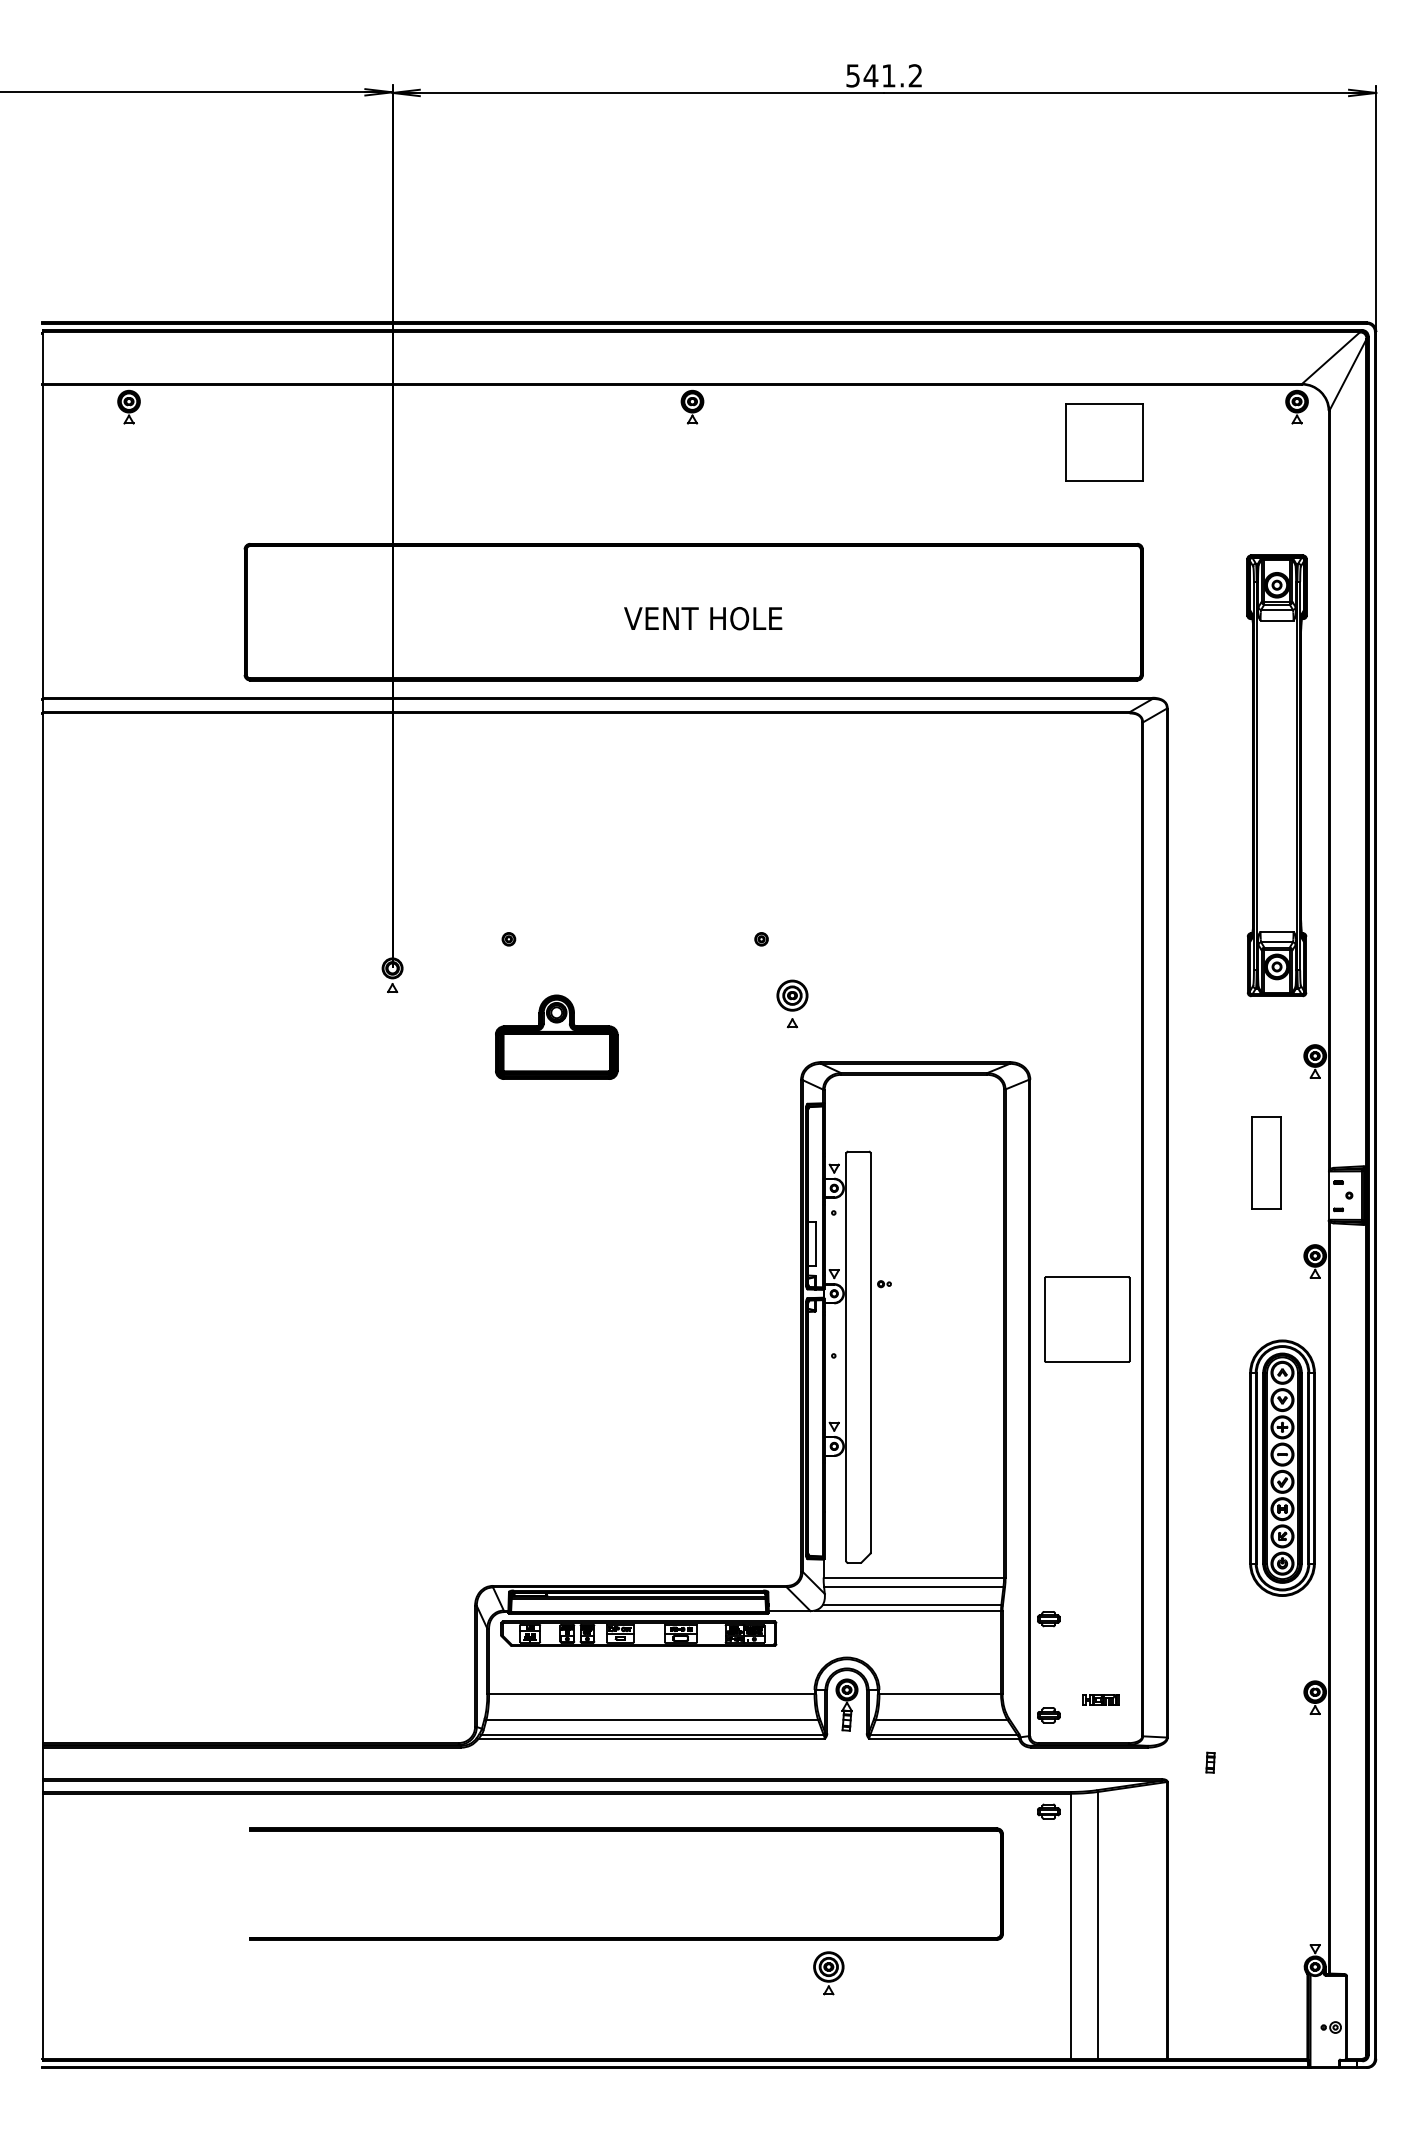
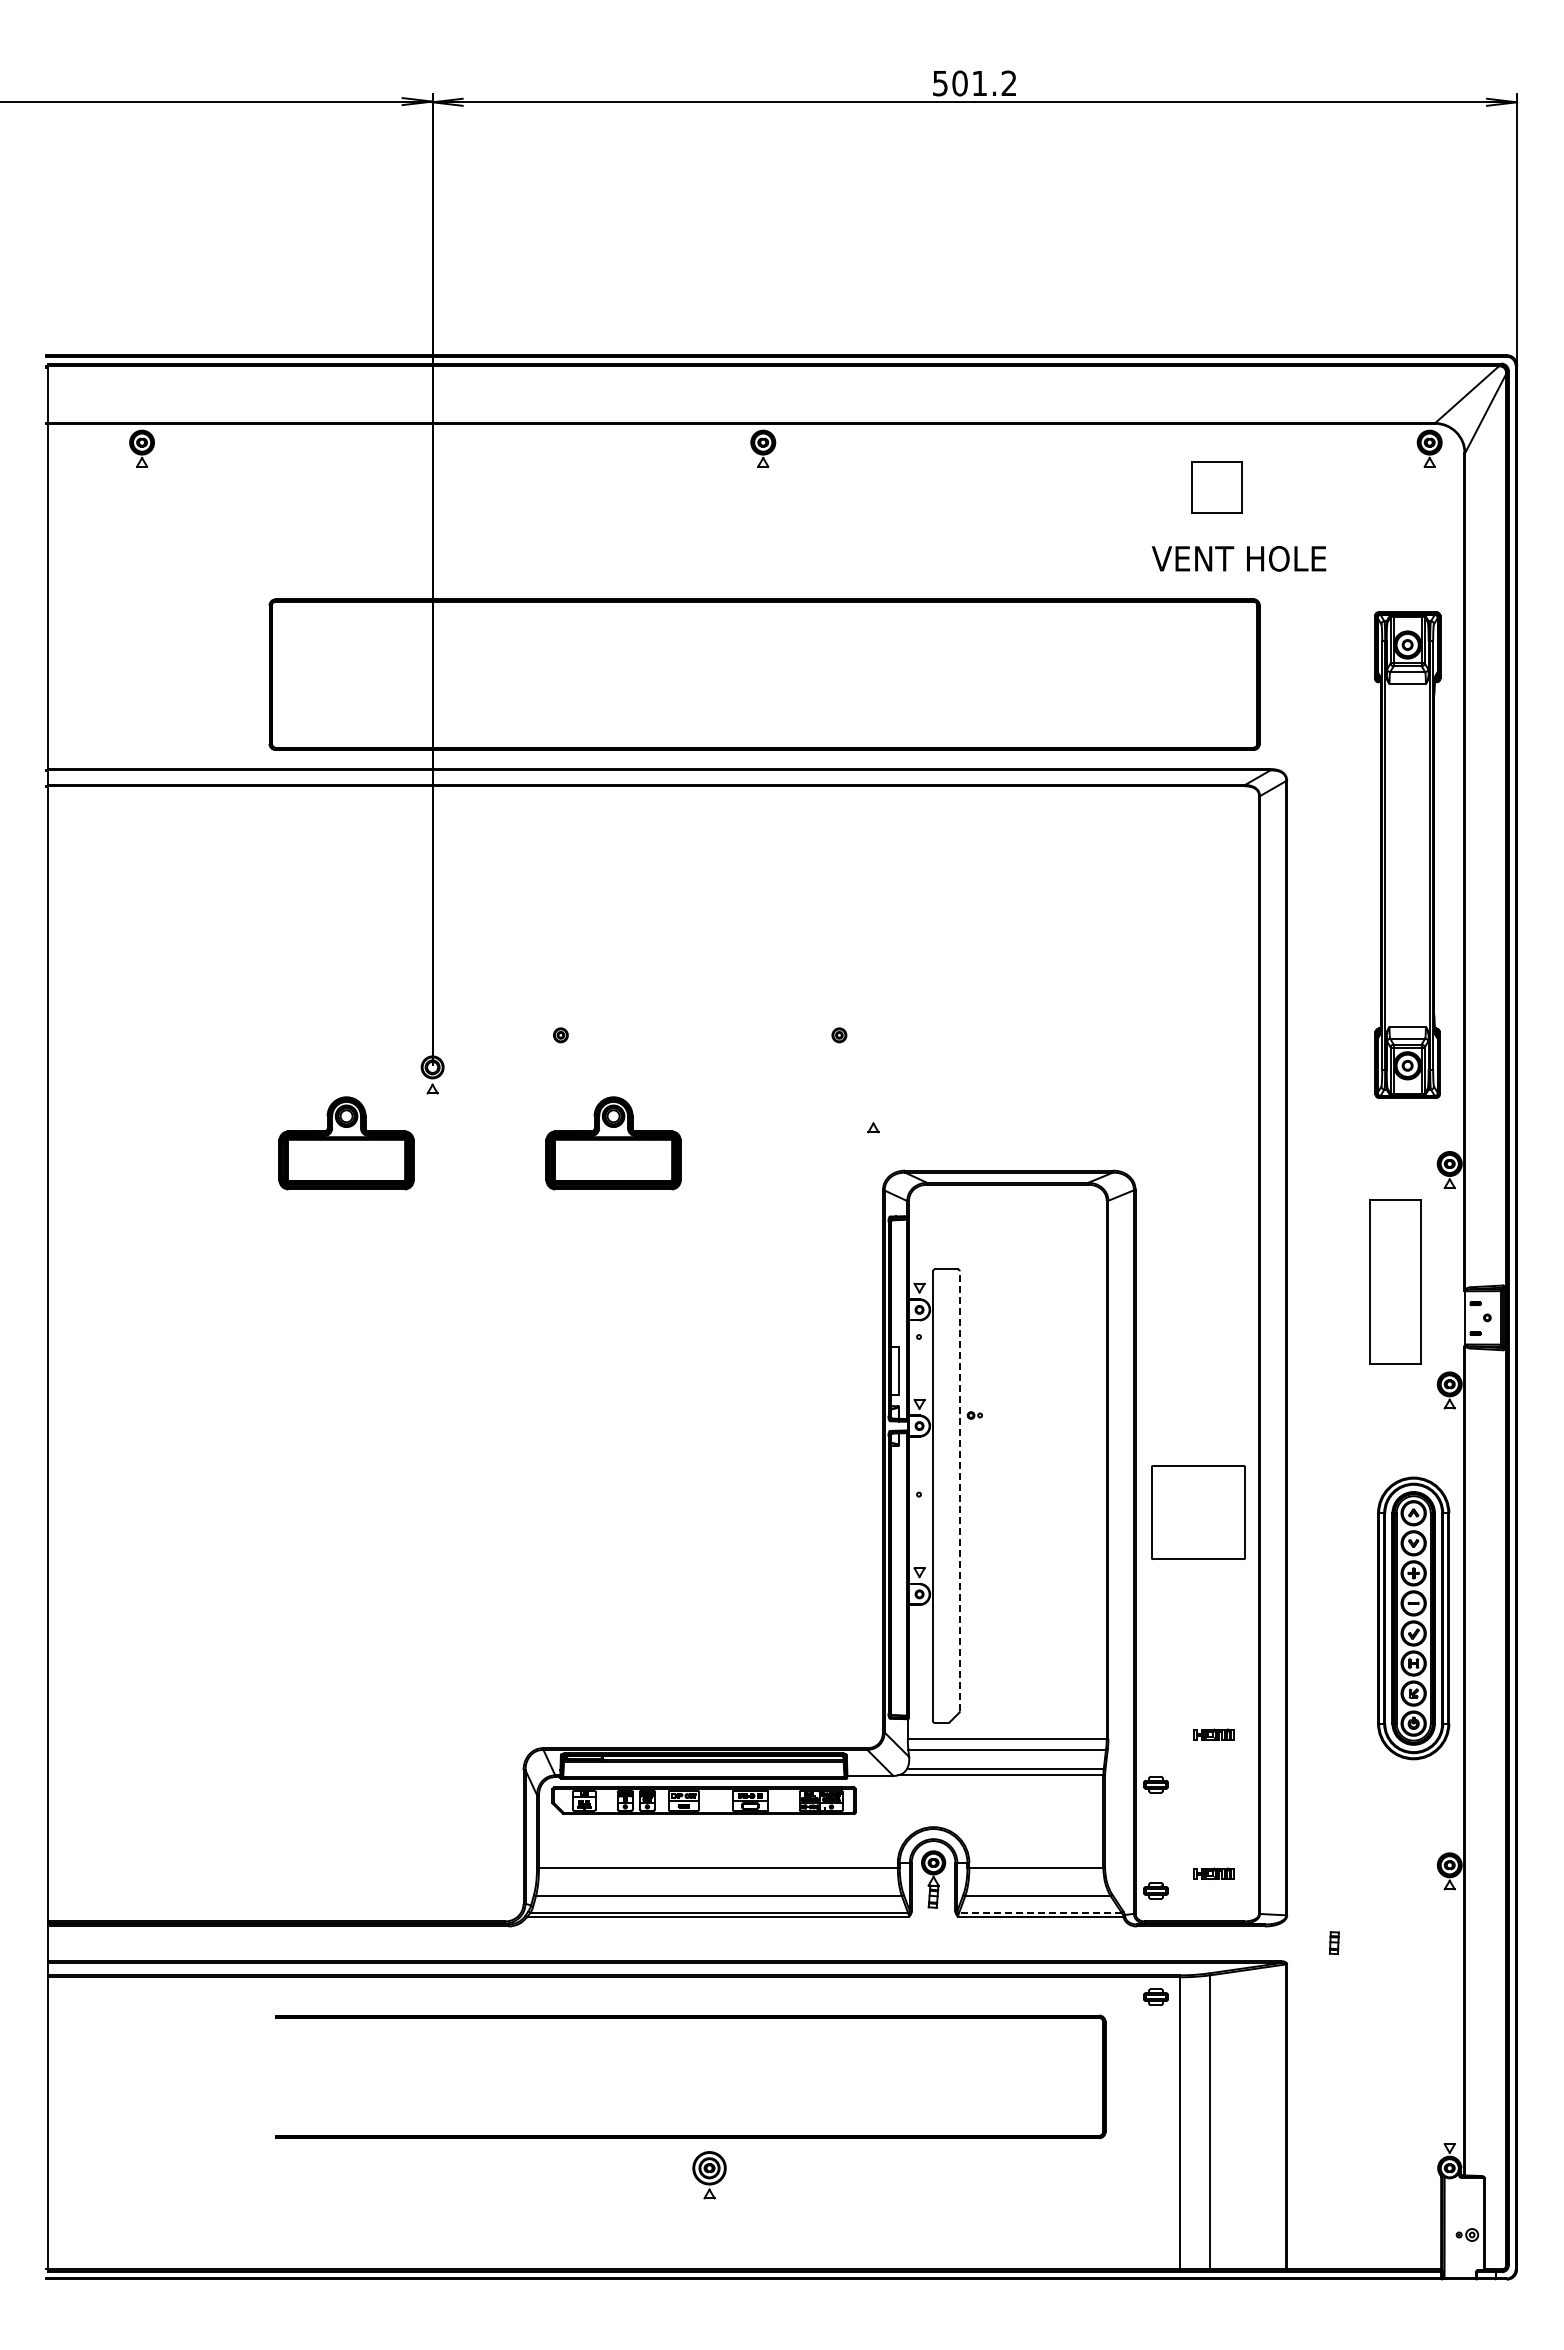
text: (870, 75) -> (959, 83), 541.2 -> 501.2
part: (1103, 442) -> (1216, 487), size x0.6
text: (702, 618) -> (1238, 558), moved
part: (792, 995) -> (873, 1097), removed
part: (314, 1037) -> (346, 1143), added
part: (1266, 1162) -> (1395, 1281), size x1.6
part: (1087, 1319) -> (1198, 1512), moved
line: (870, 1353) -> (959, 1491), solid -> dashed
part: (1100, 1573) -> (1213, 1734), added
line: (943, 1734) -> (1039, 1912), solid -> dashed
part: (828, 1973) -> (709, 2175), moved

